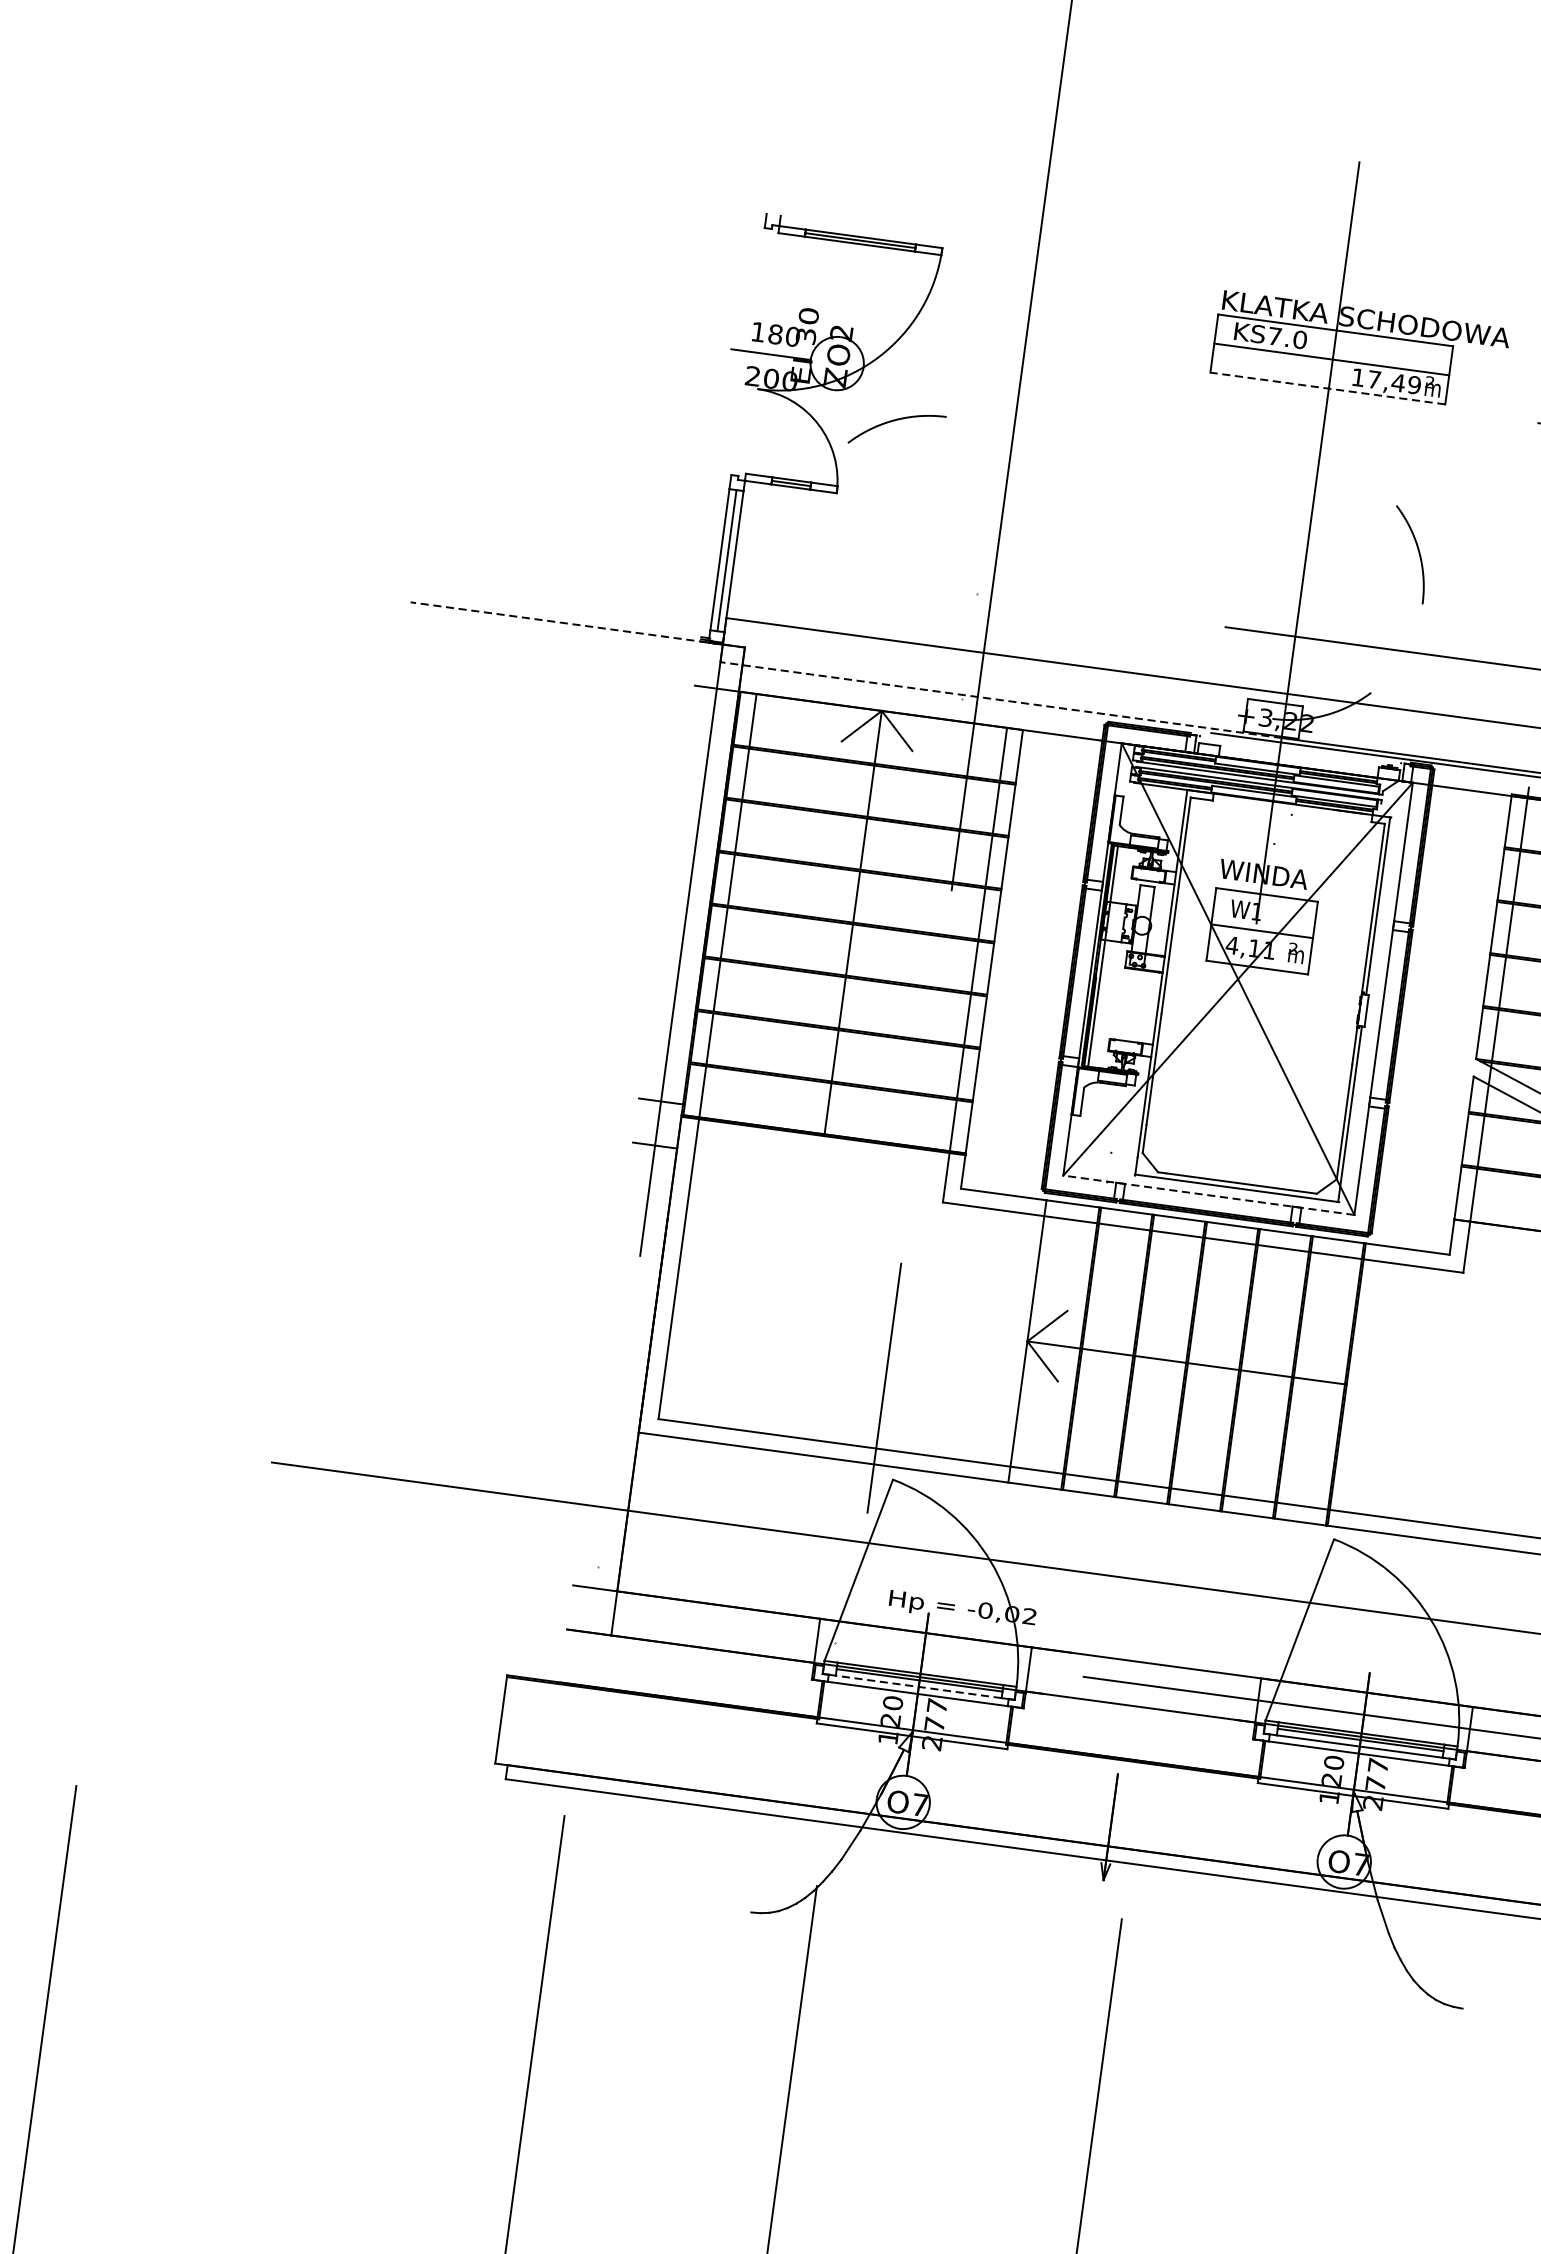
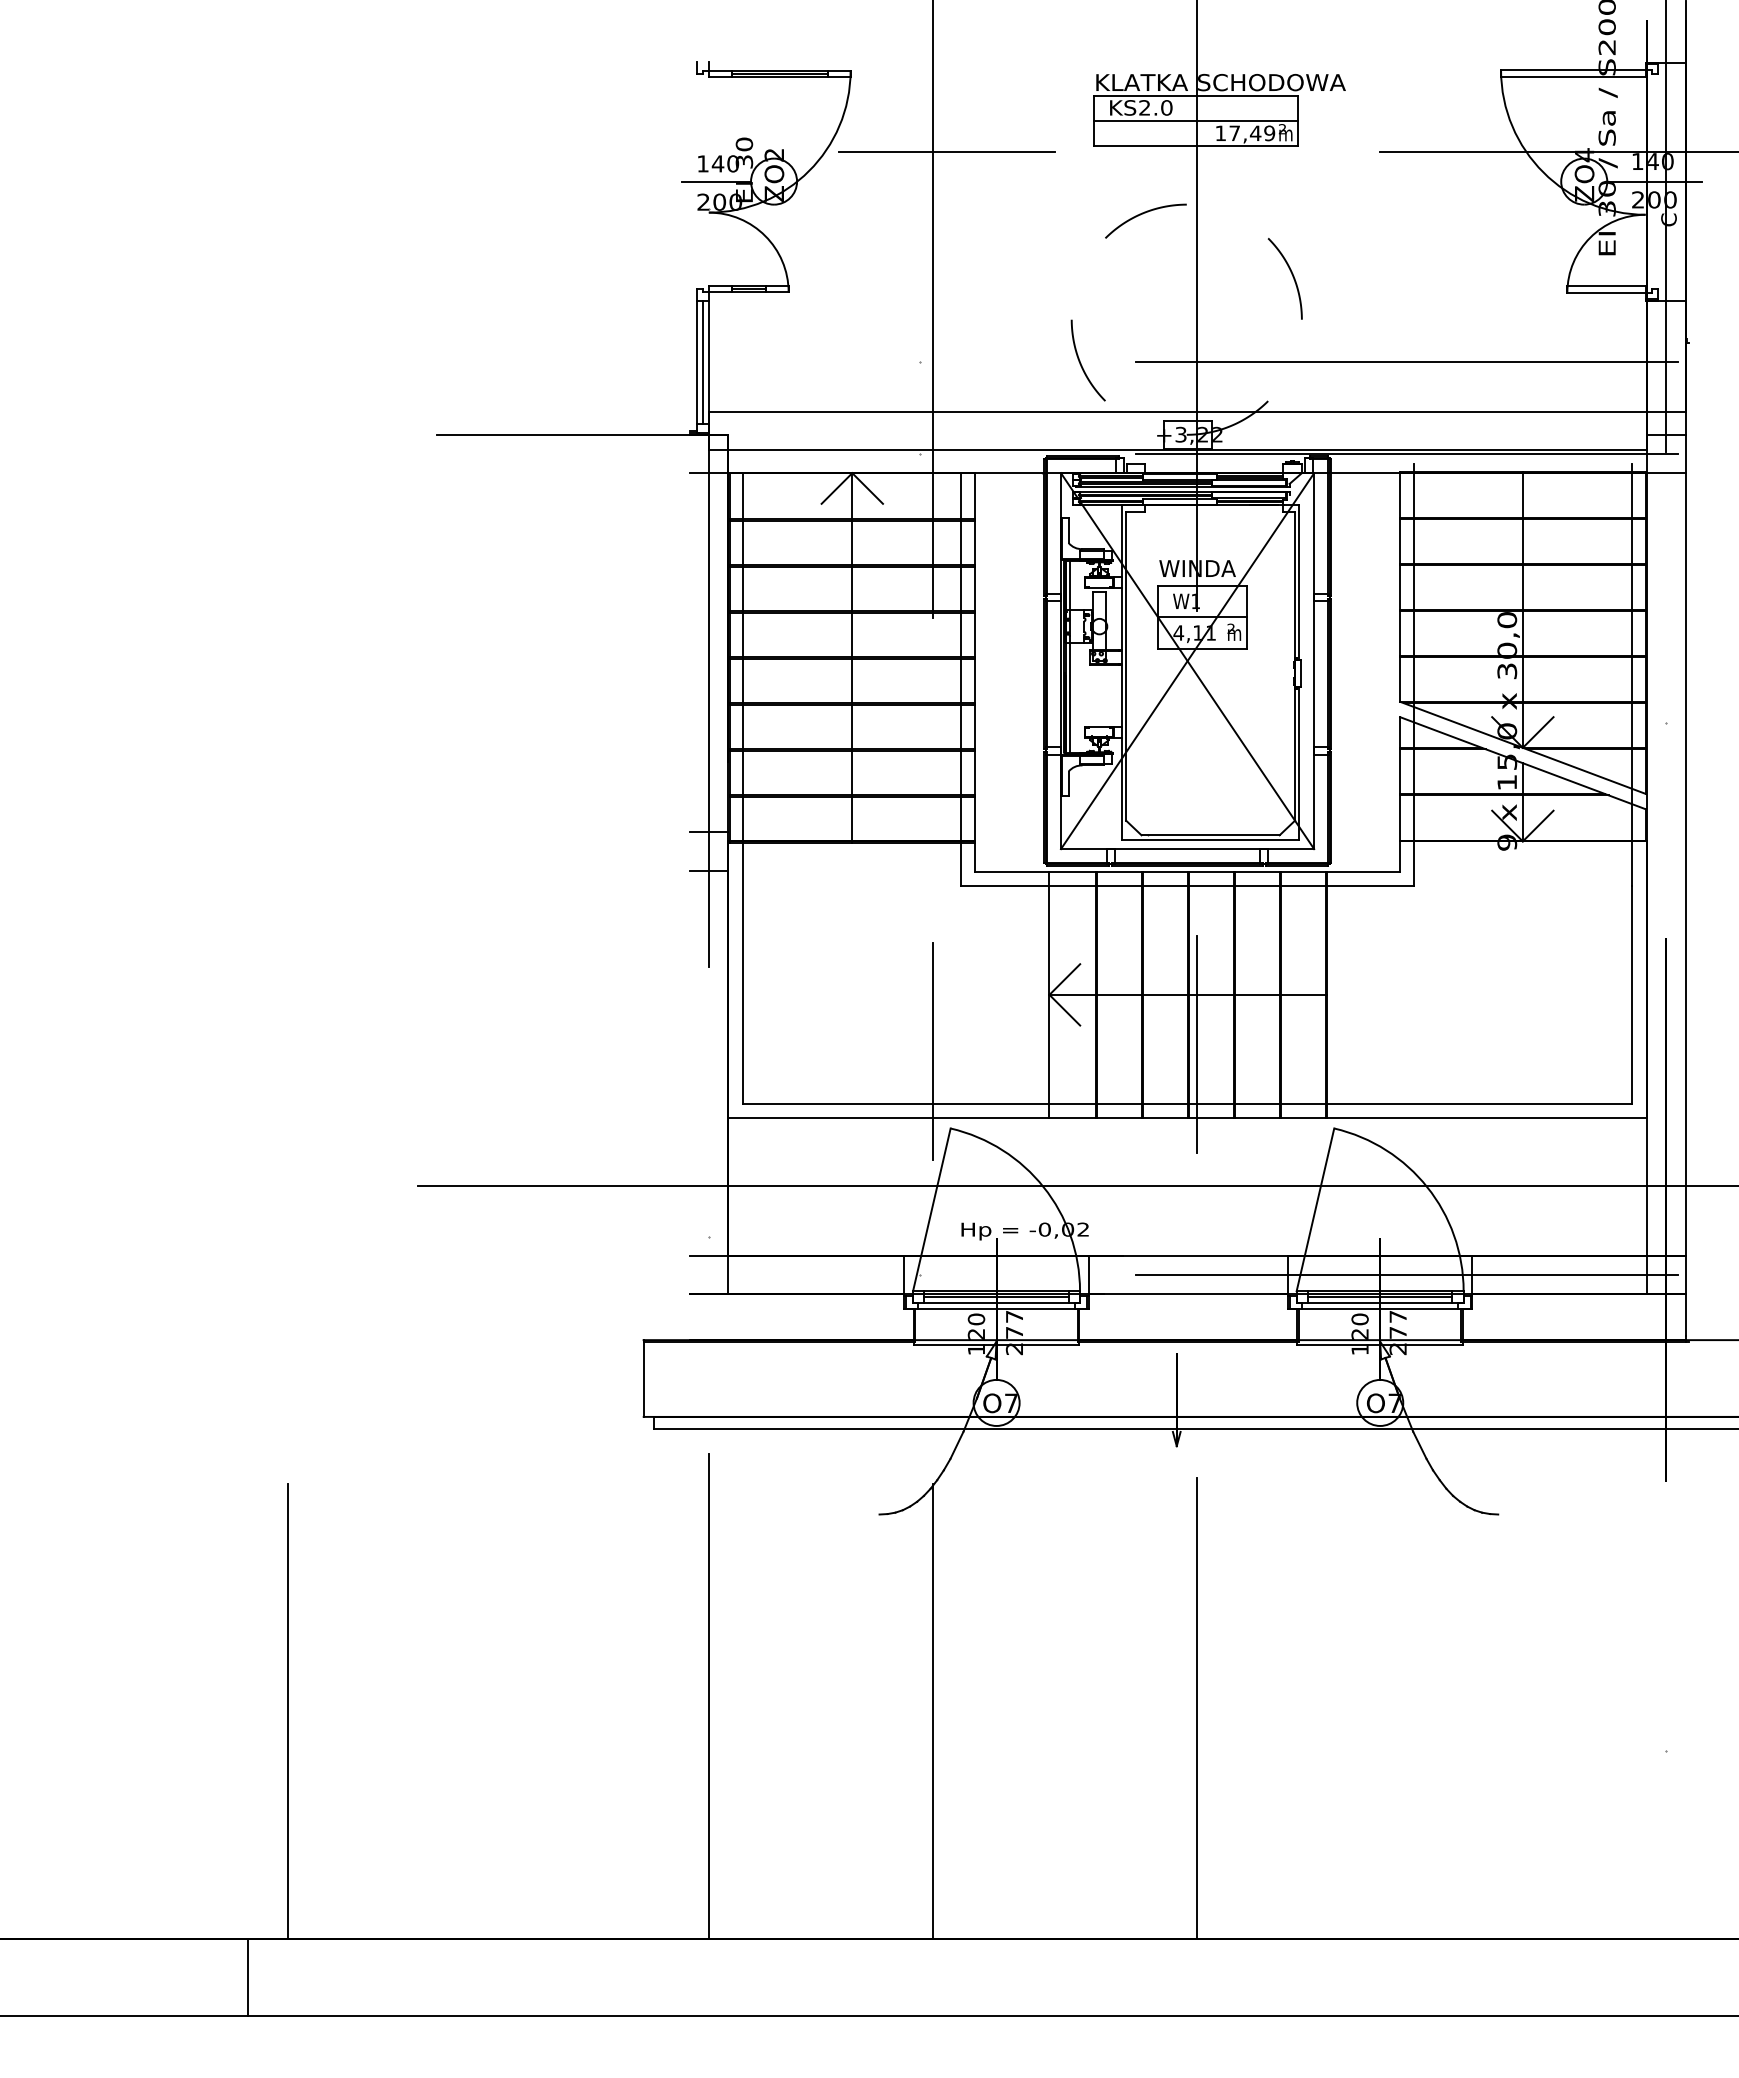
text: (774, 333) -> (717, 163), 180 -> 140
text: (1274, 335) -> (1144, 107), KS7.0 -> KS2.0
line: (1040, 355) -> (946, 151), added
line: (1327, 388) -> (1195, 146), dashed -> solid
curve: (895, 421) -> (1143, 214), moved
curve: (1162, 620) -> (1081, 363), added
line: (577, 624) -> (582, 434), dashed -> solid
line: (1000, 700) -> (952, 450), dashed -> solid
line: (1208, 1195) -> (1187, 849), dashed -> solid
line: (1188, 1421) -> (1196, 1044), added
line: (918, 1686) -> (996, 1302), dashed -> solid

